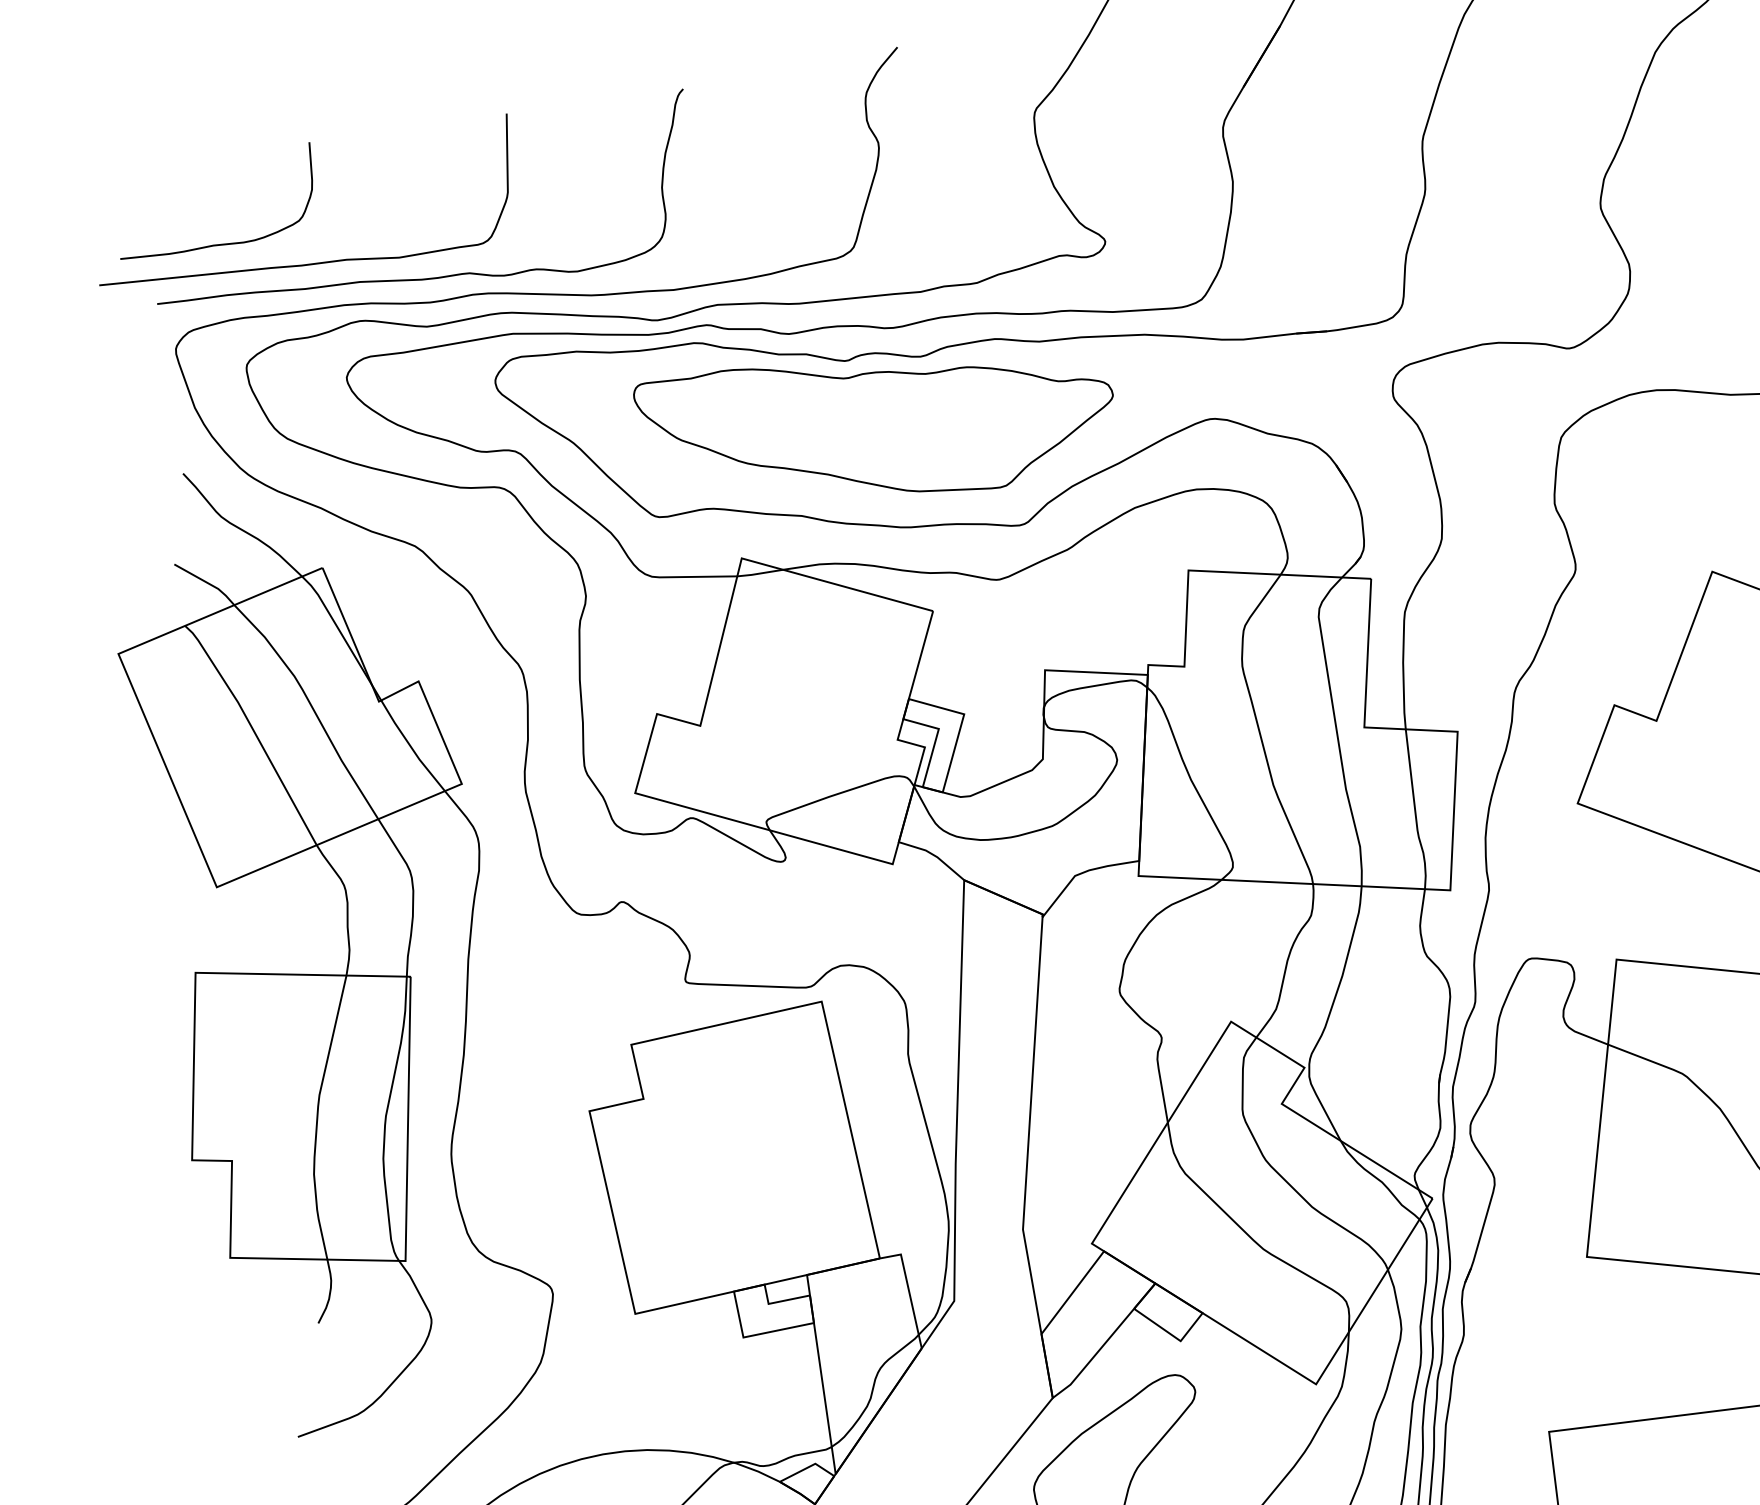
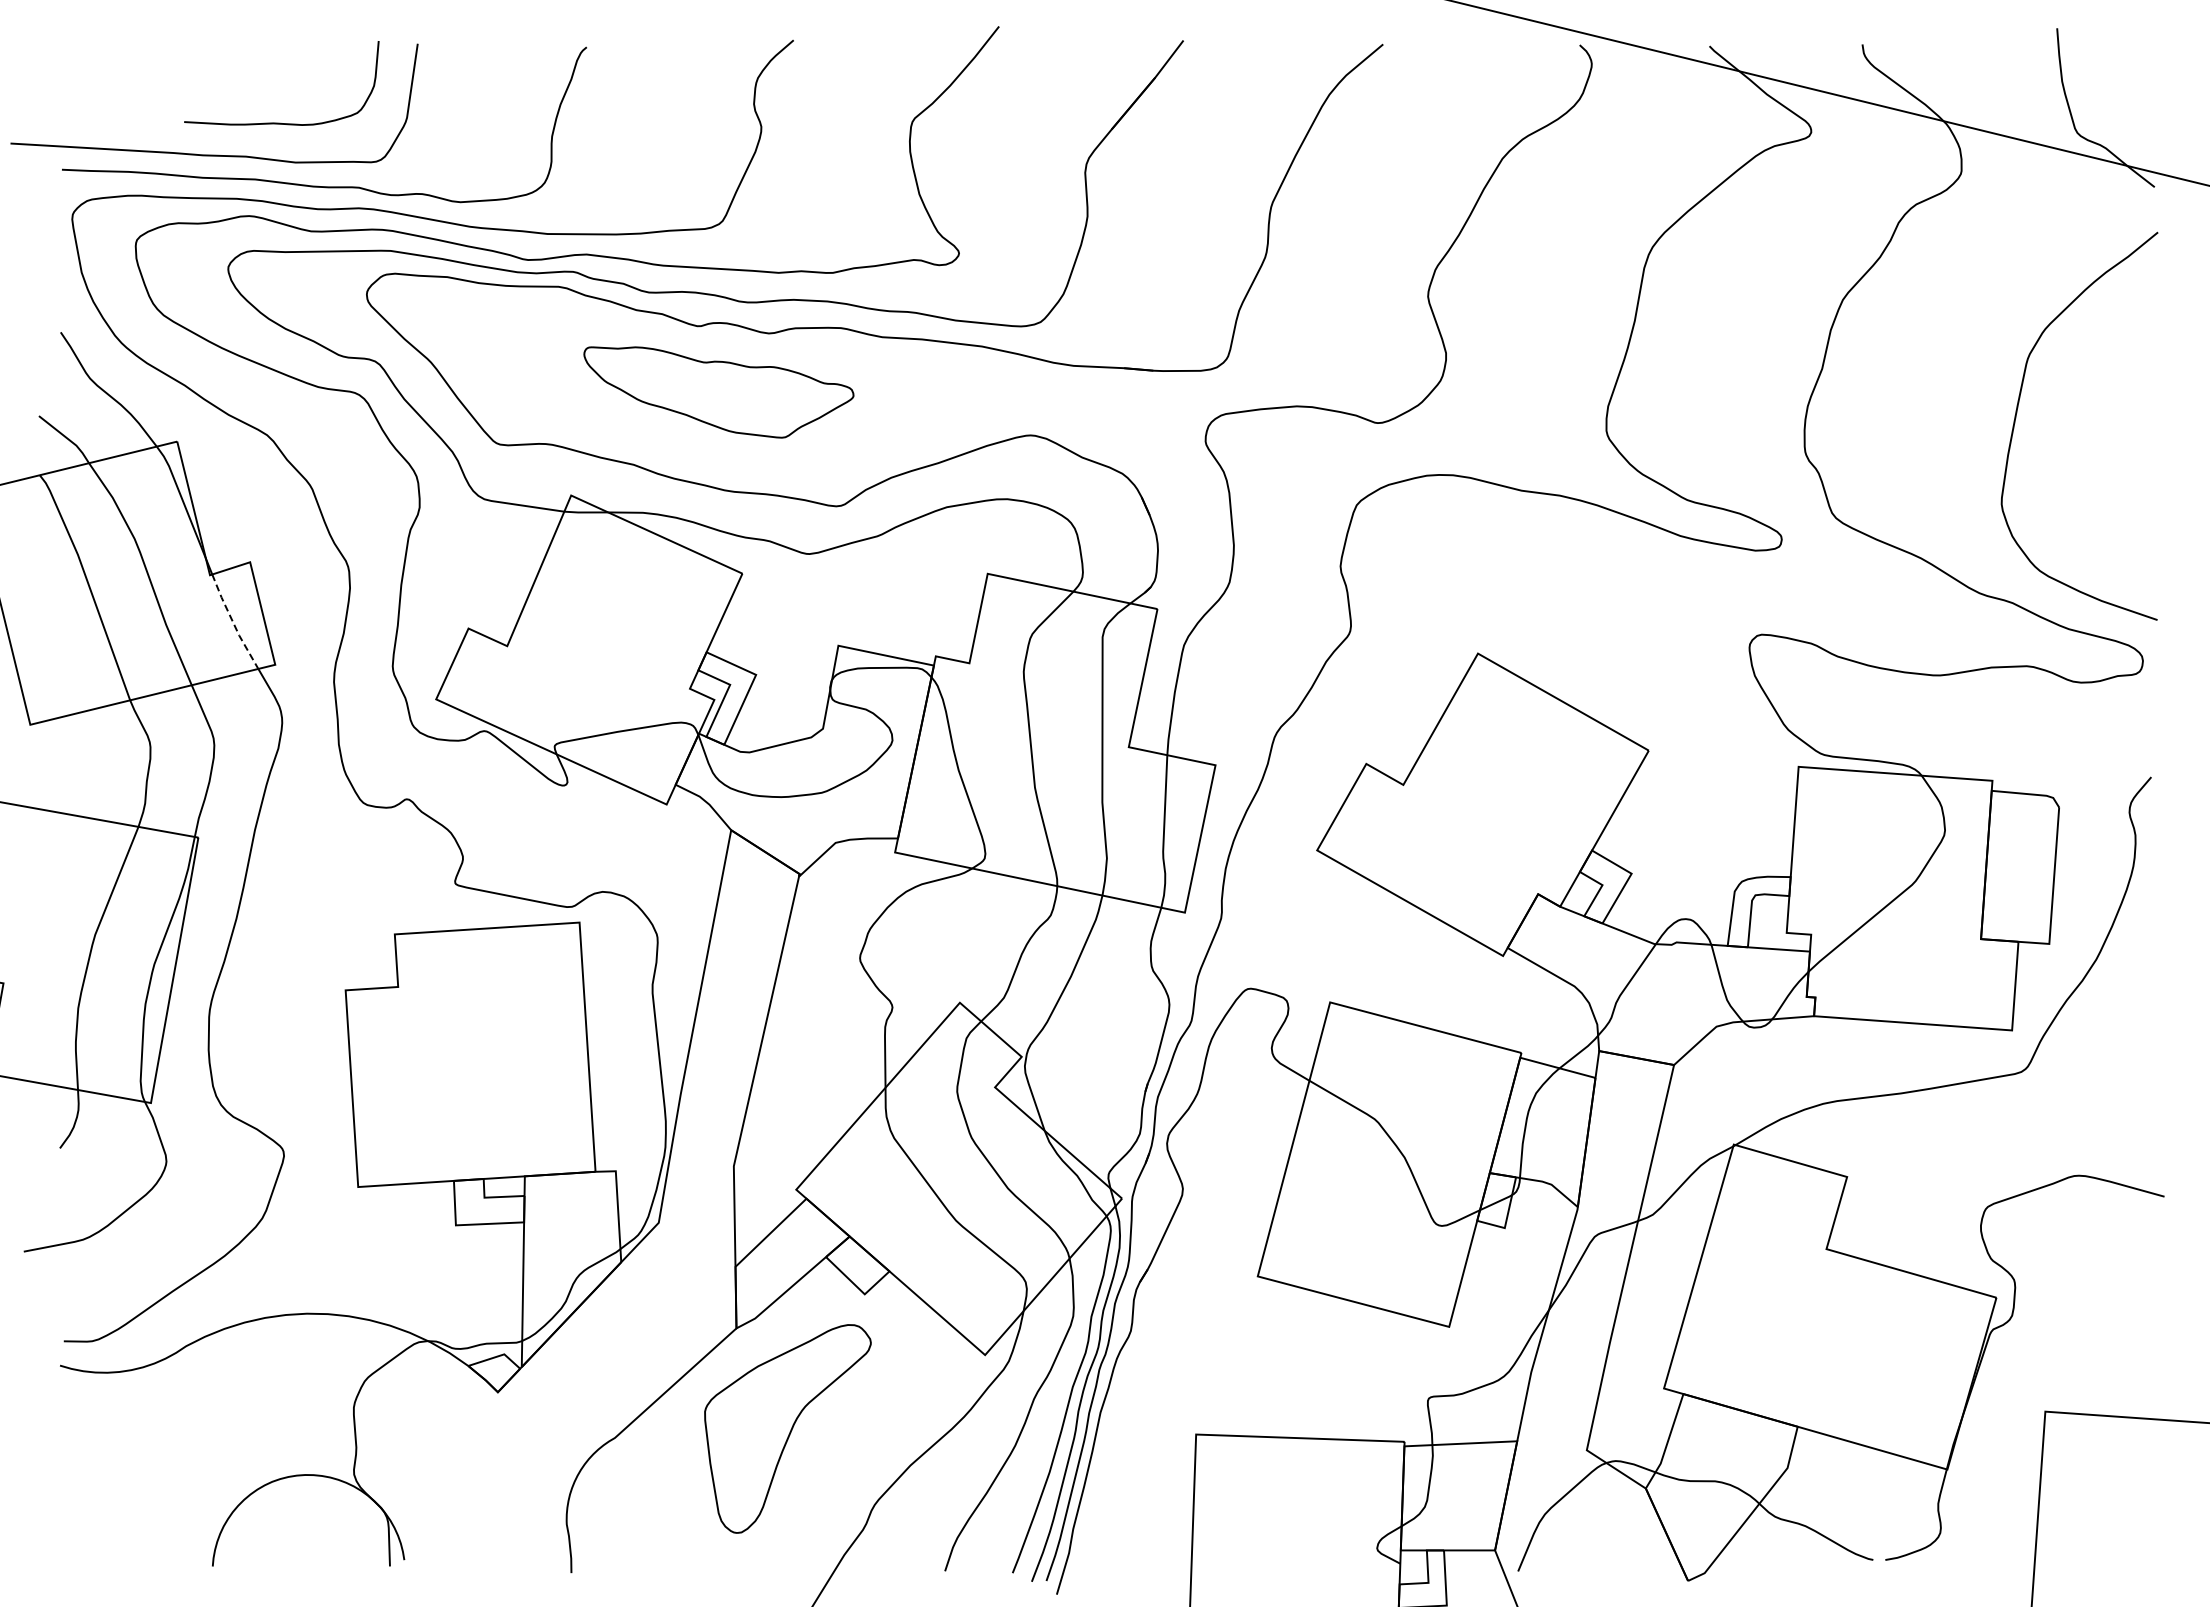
curve: (220, 243) -> (280, 122), moved
part: (877, 426) -> (718, 392), size x0.6
line: (411, 746) -> (233, 622), solid -> dashed

